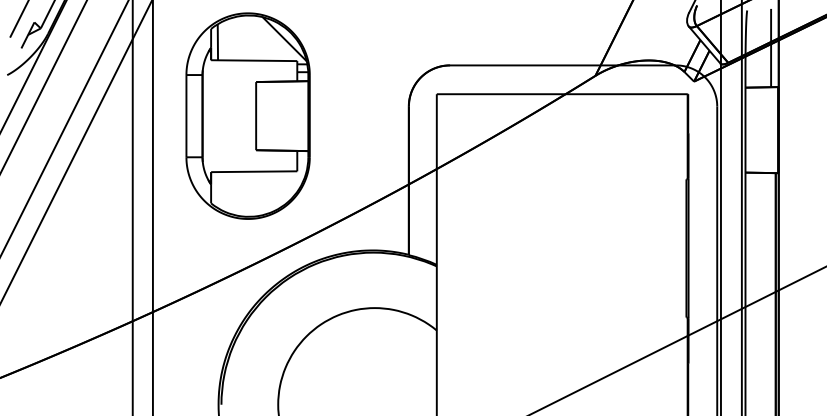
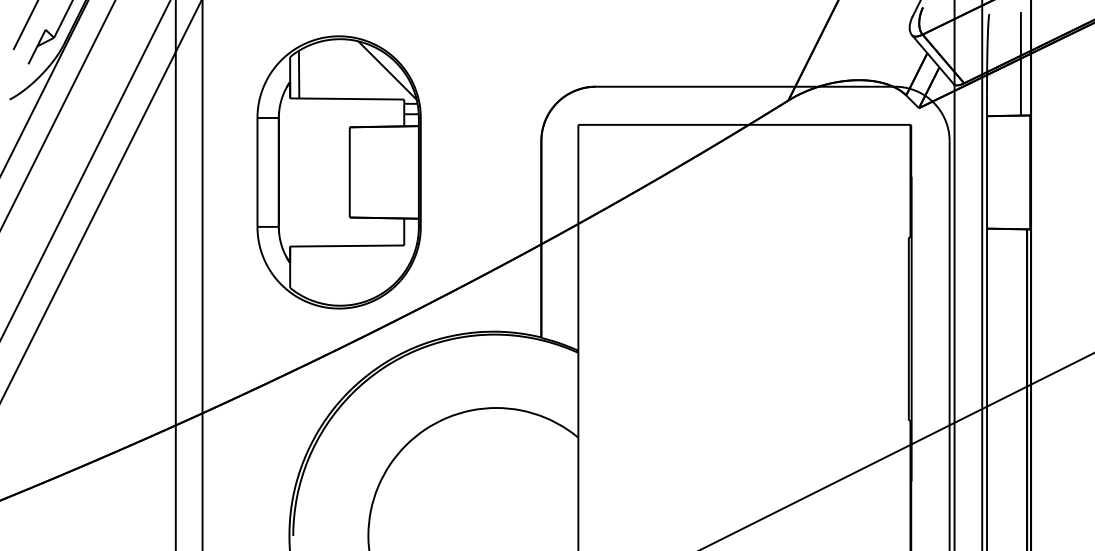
part: (247, 115) -> (338, 171), moved

